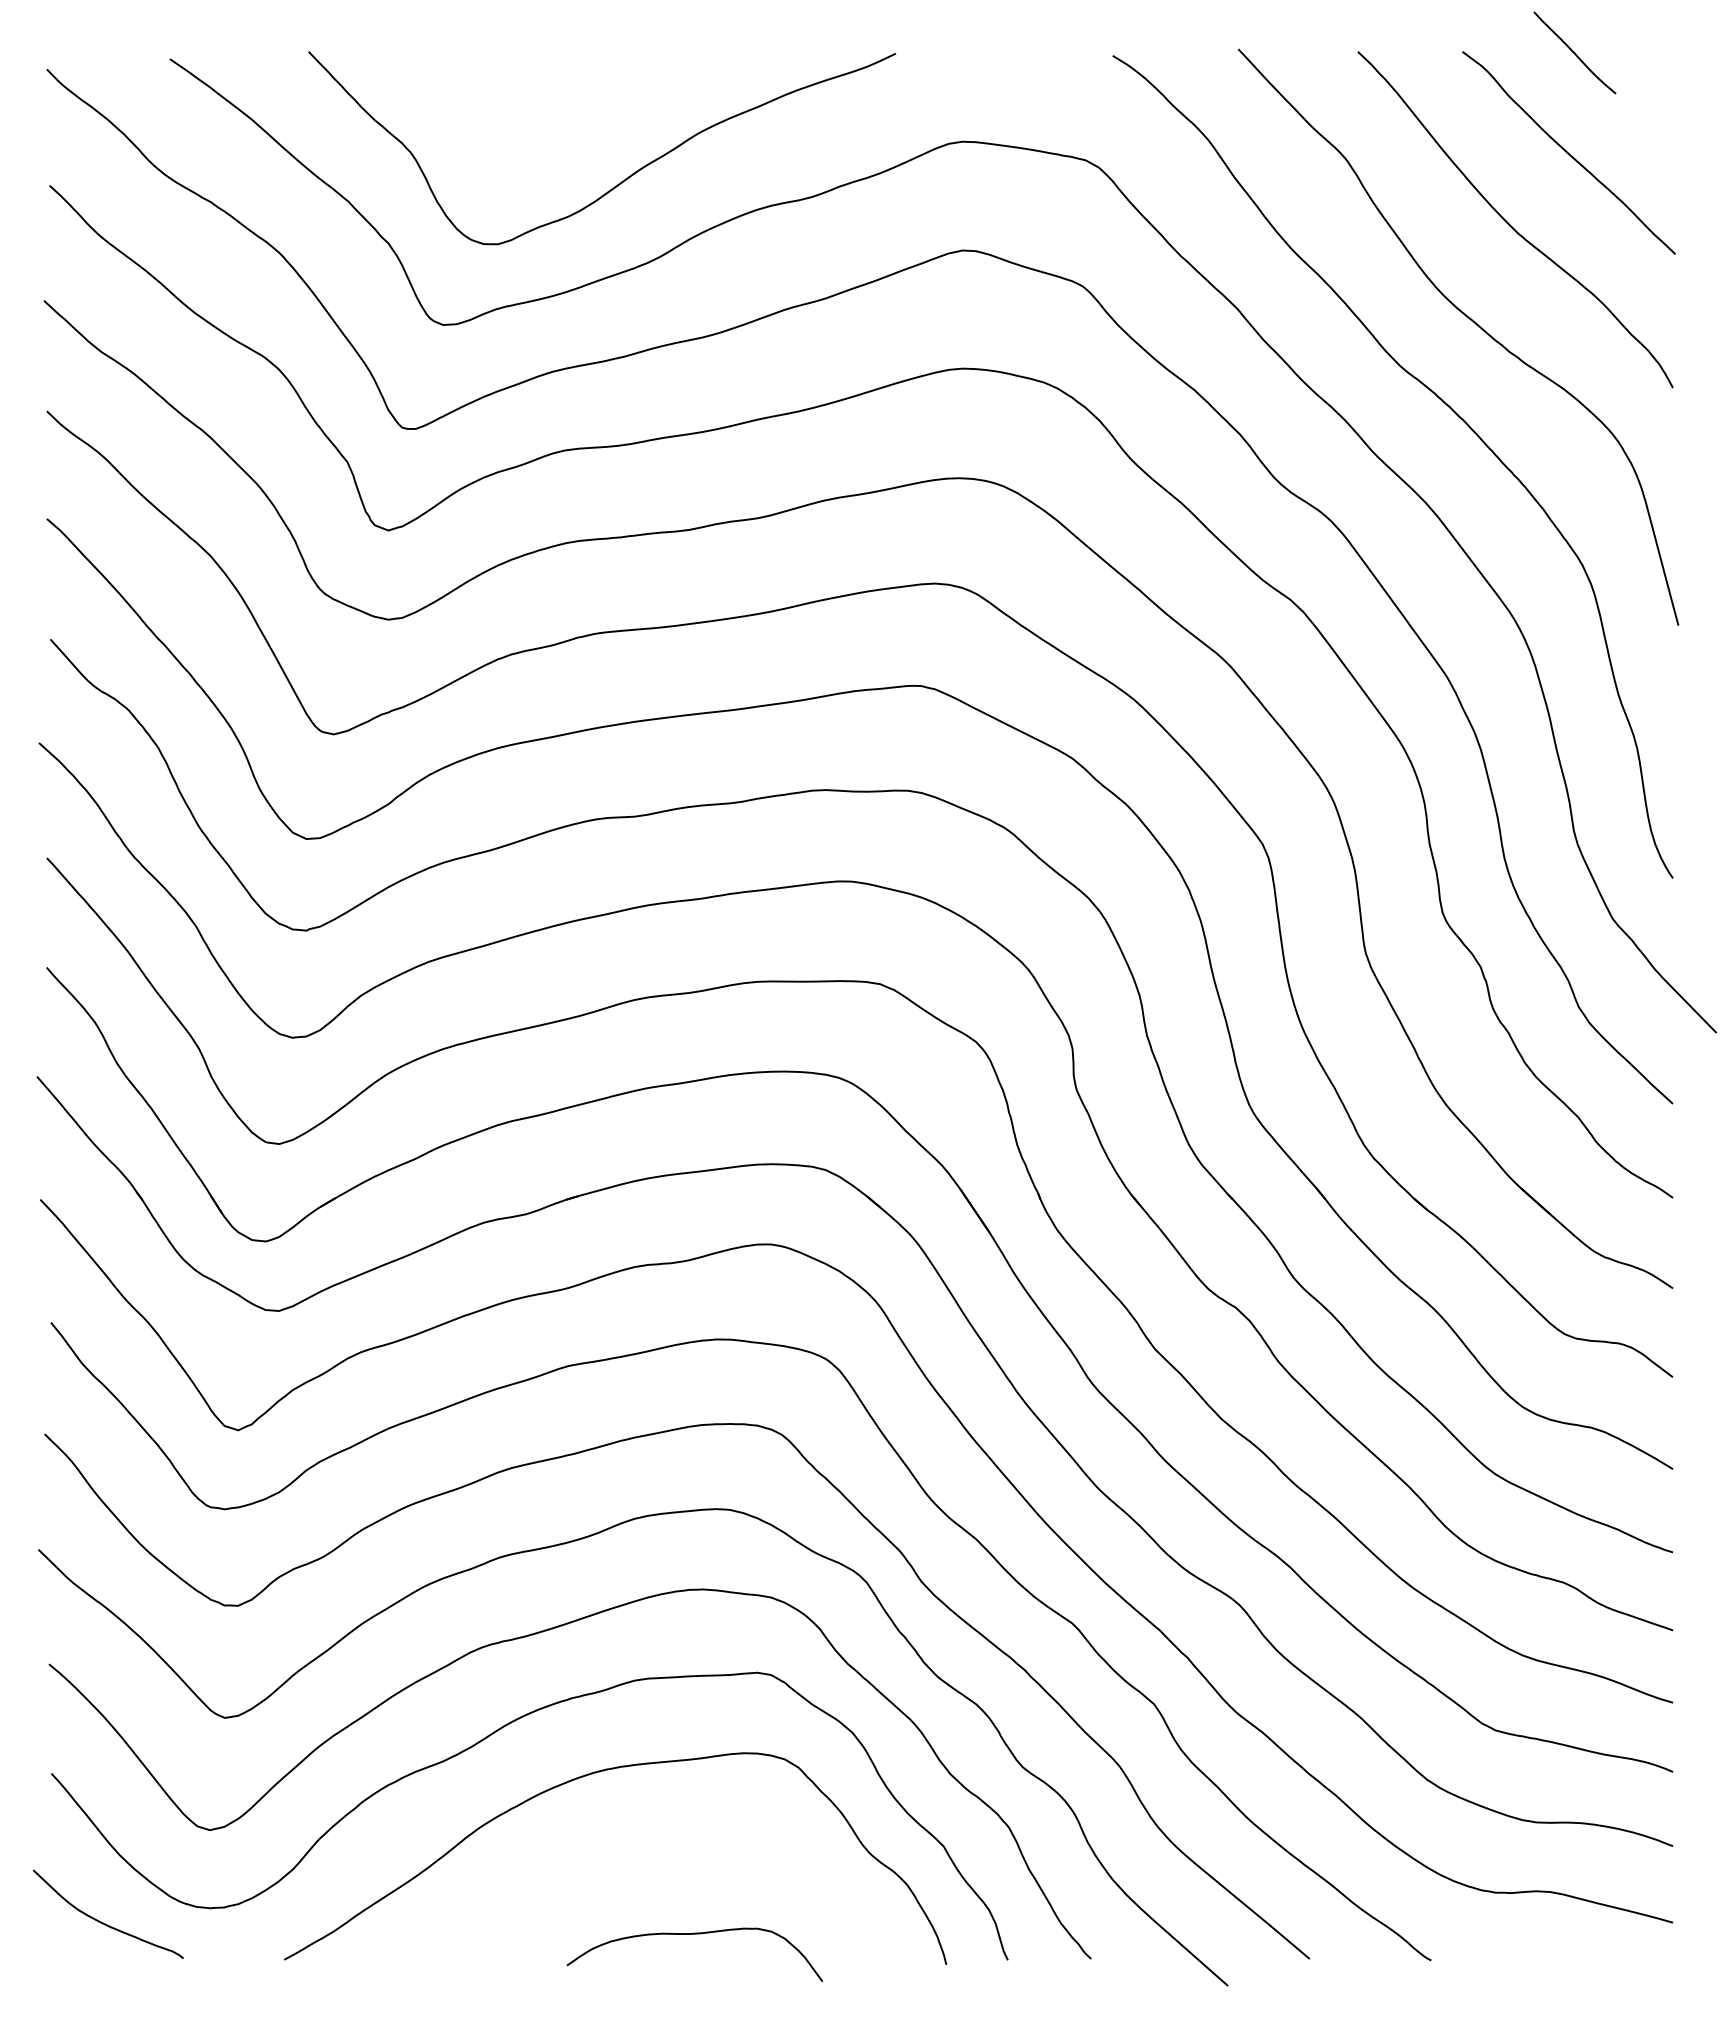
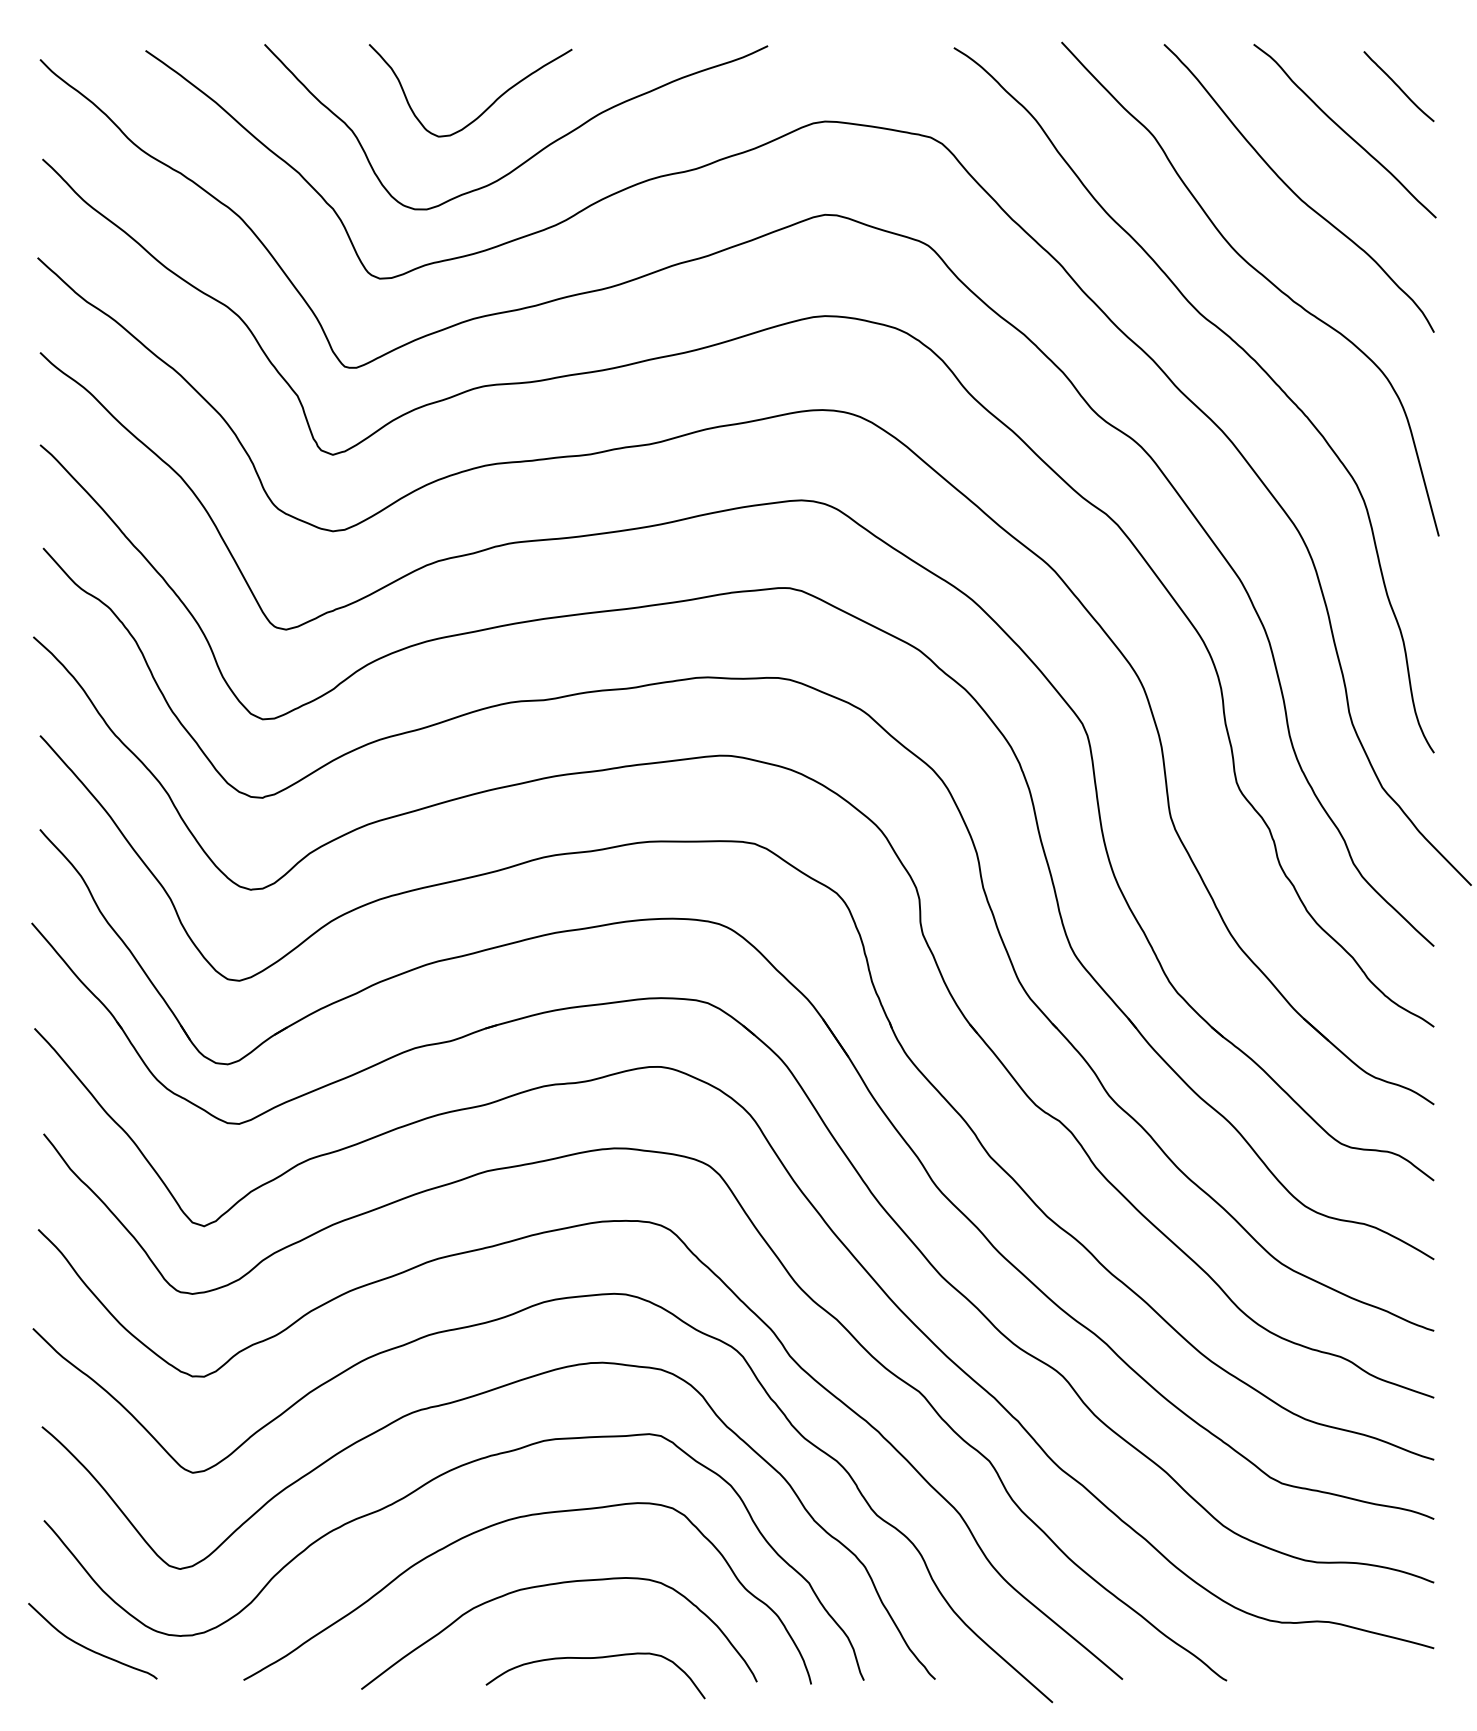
line: (1574, 52) -> (1398, 86), moved
curve: (568, 125) -> (487, 107), added
curve: (641, 1849) -> (549, 1585), added

